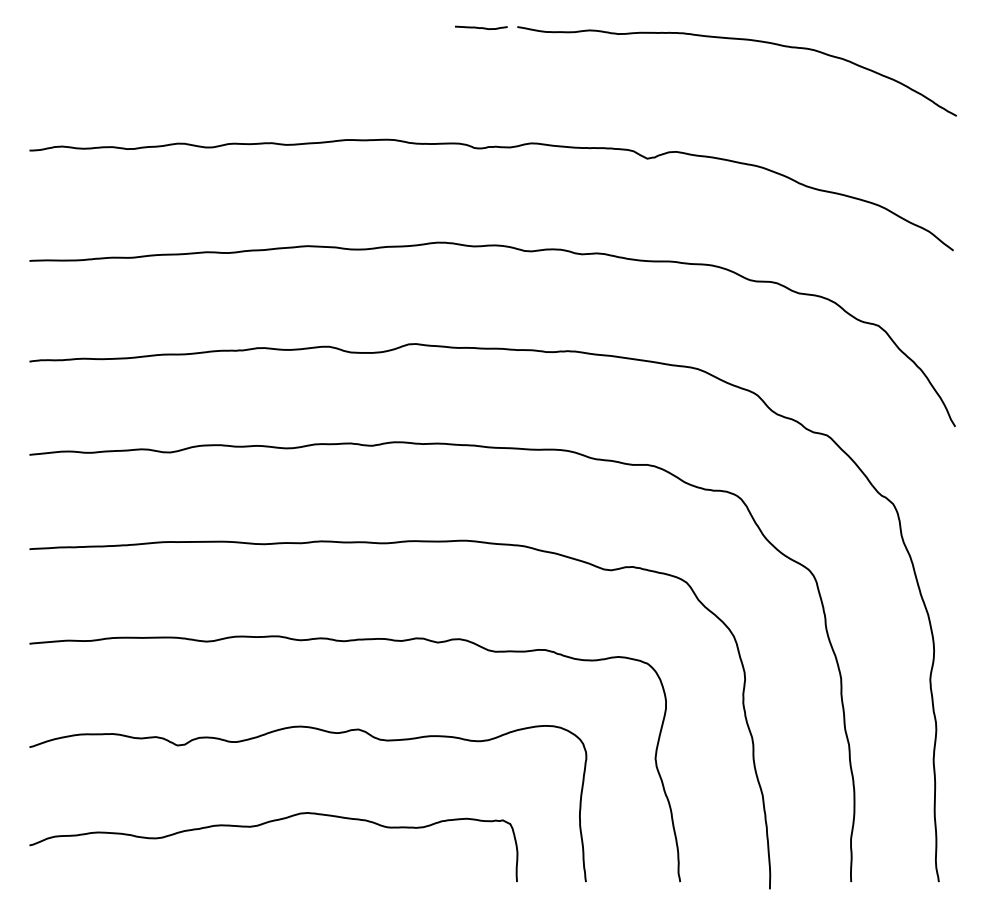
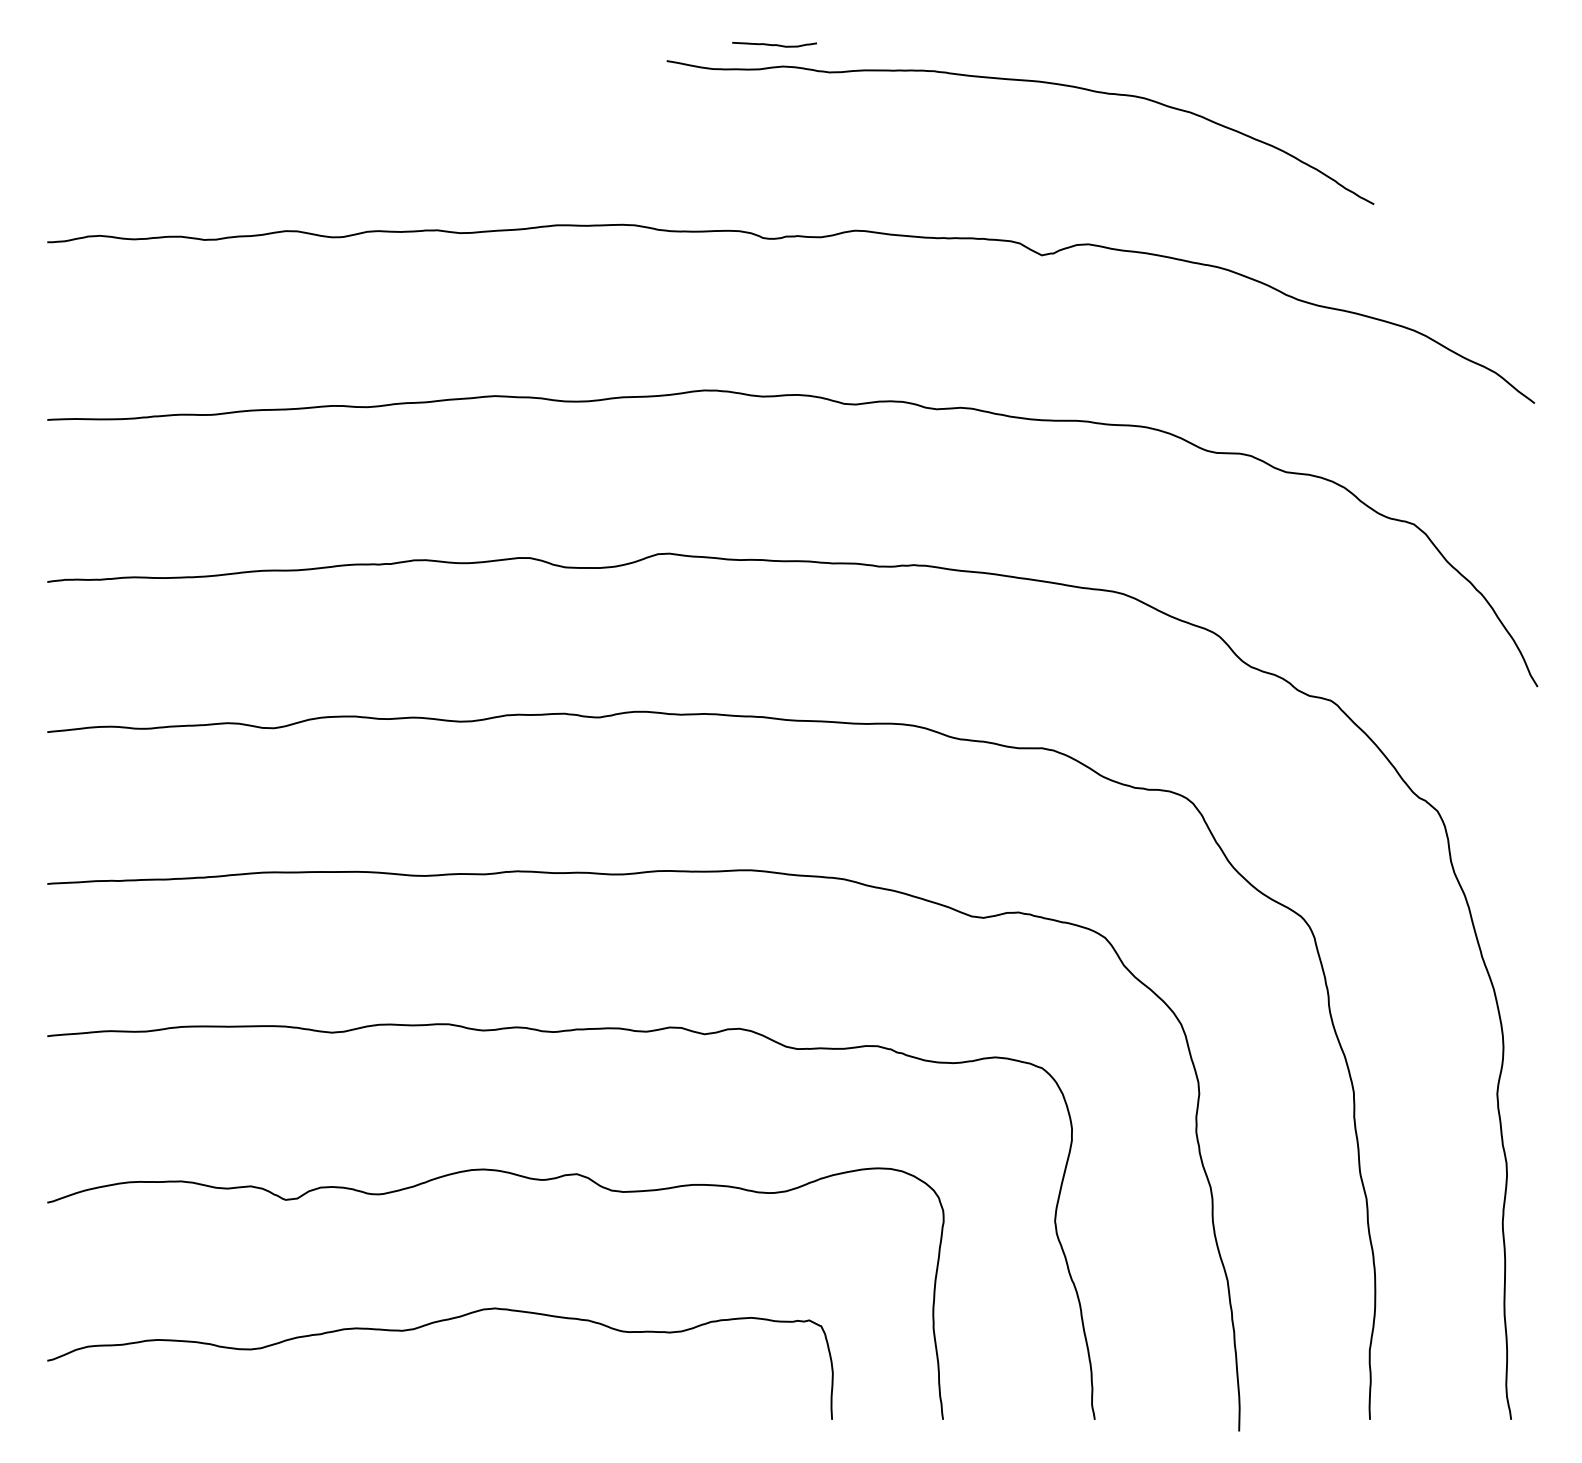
curve: (741, 40) -> (1027, 82), moved

